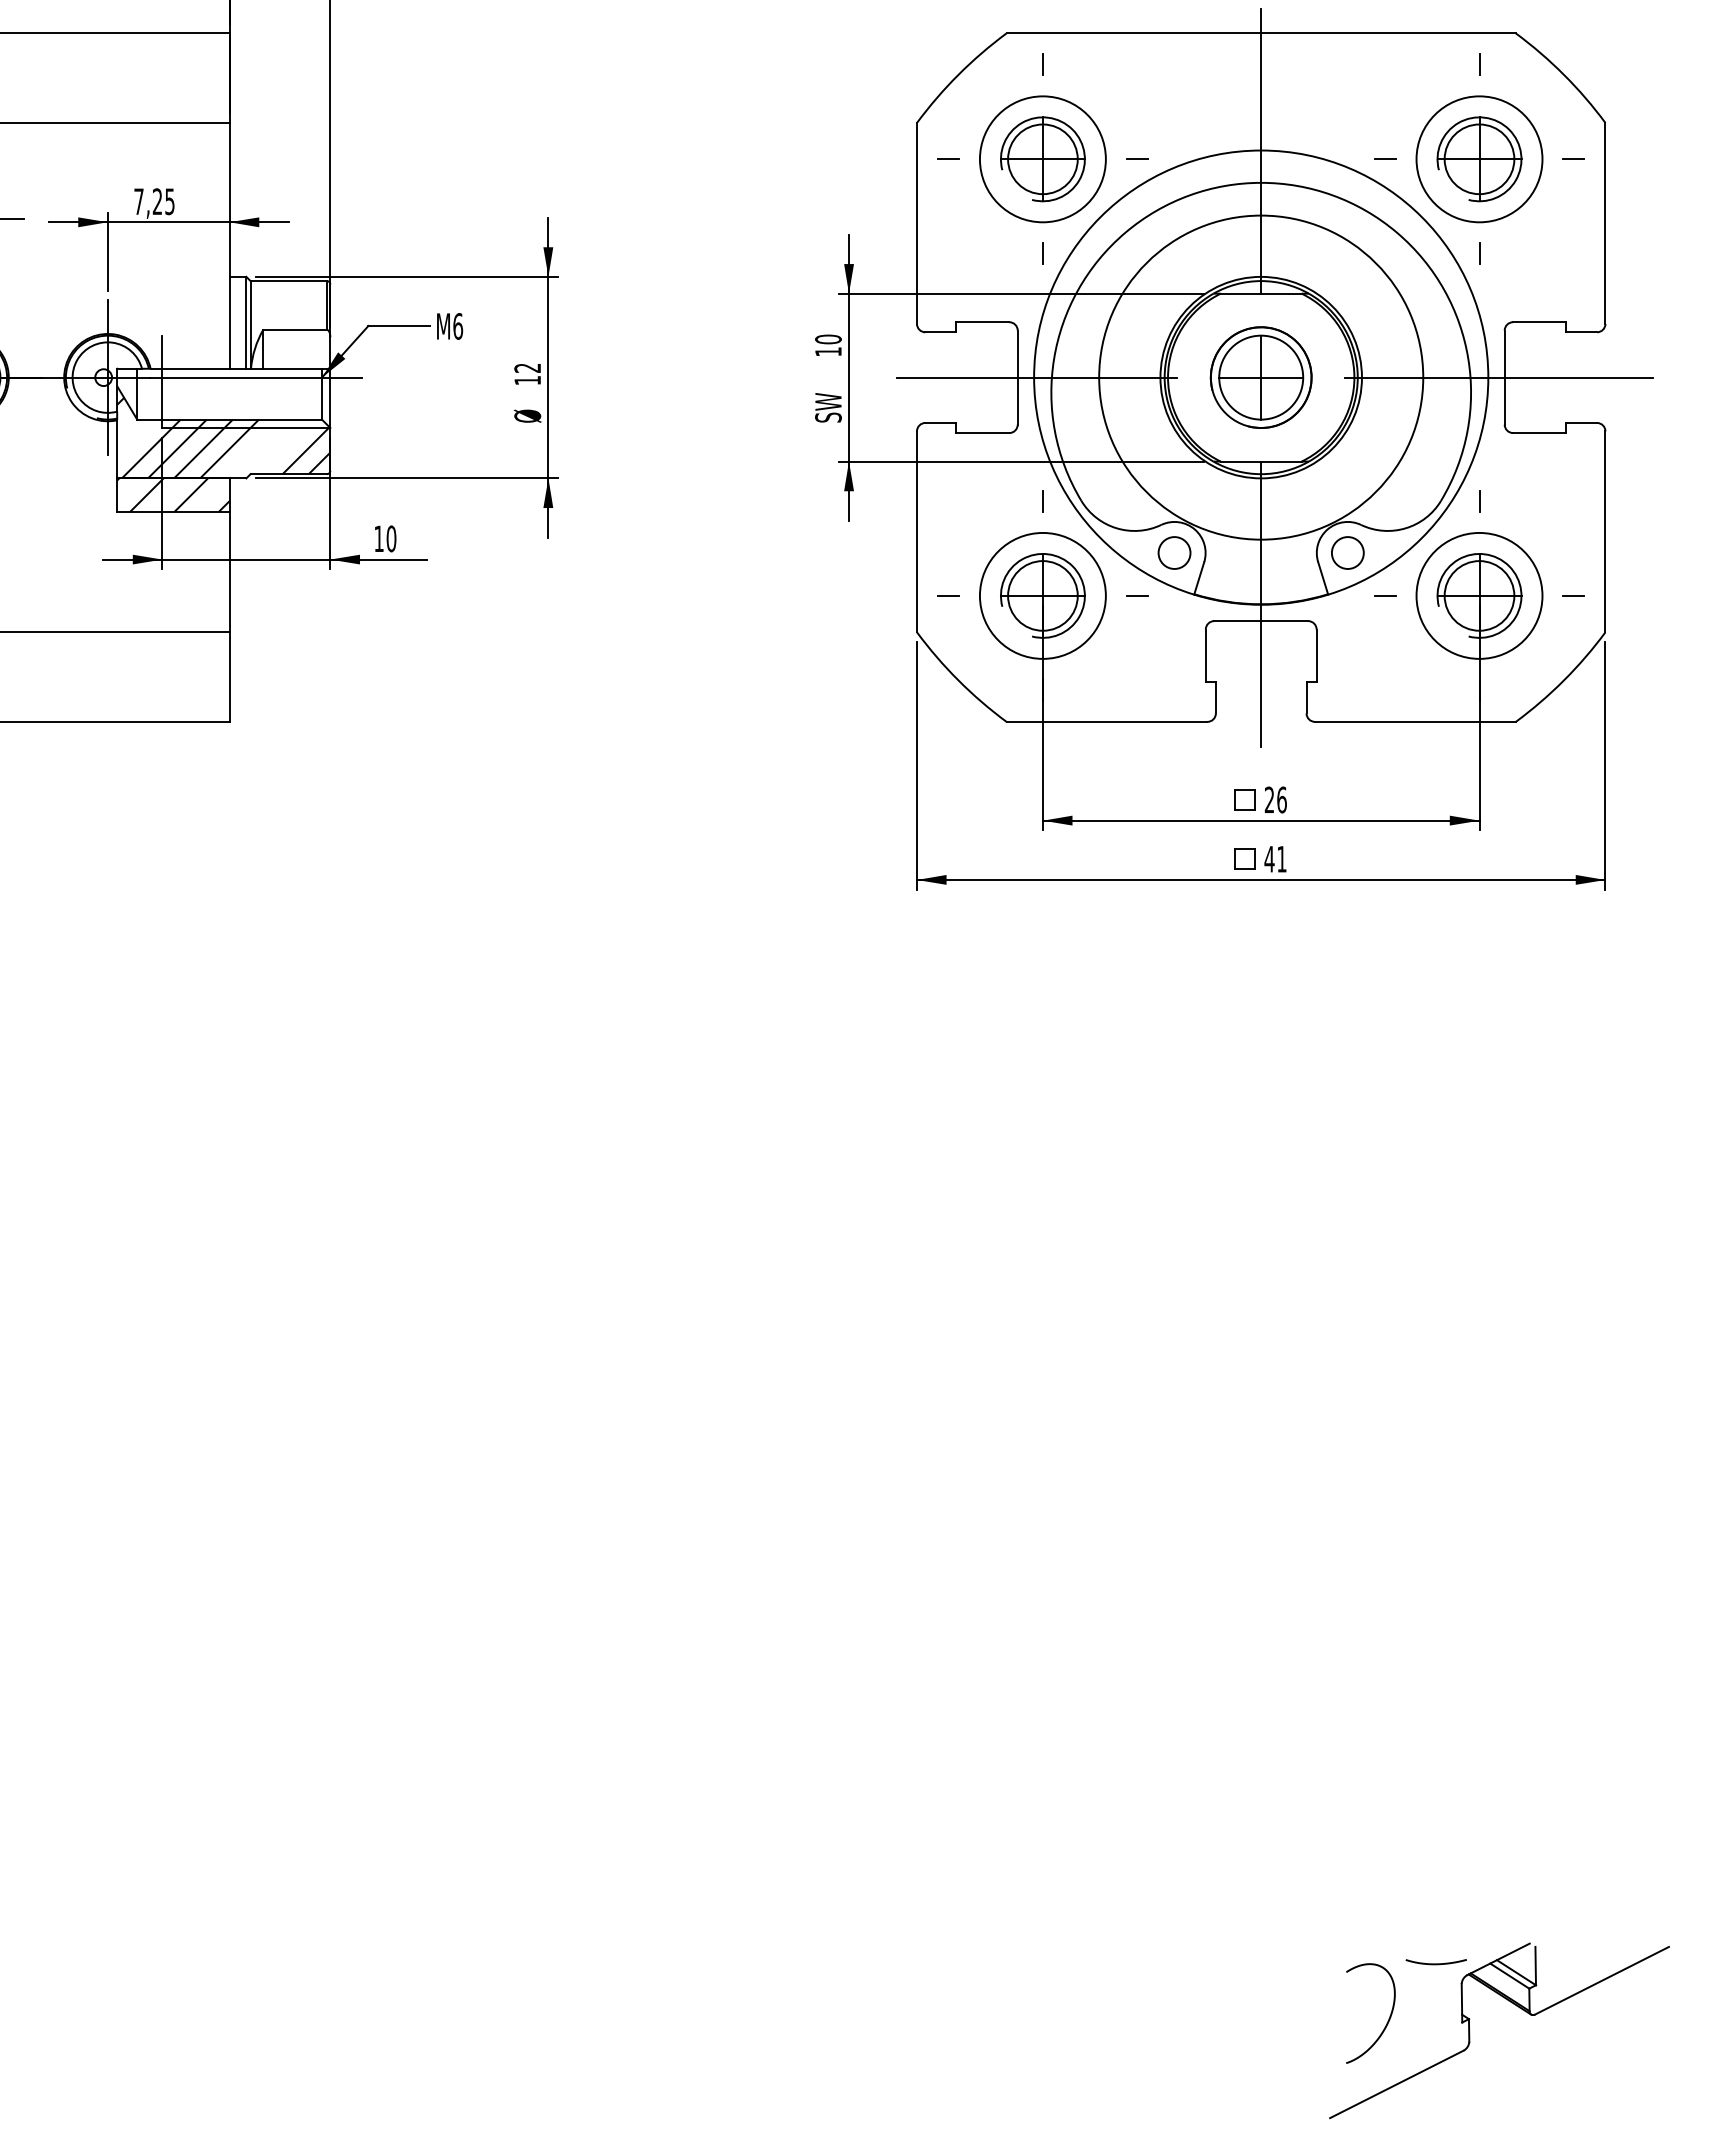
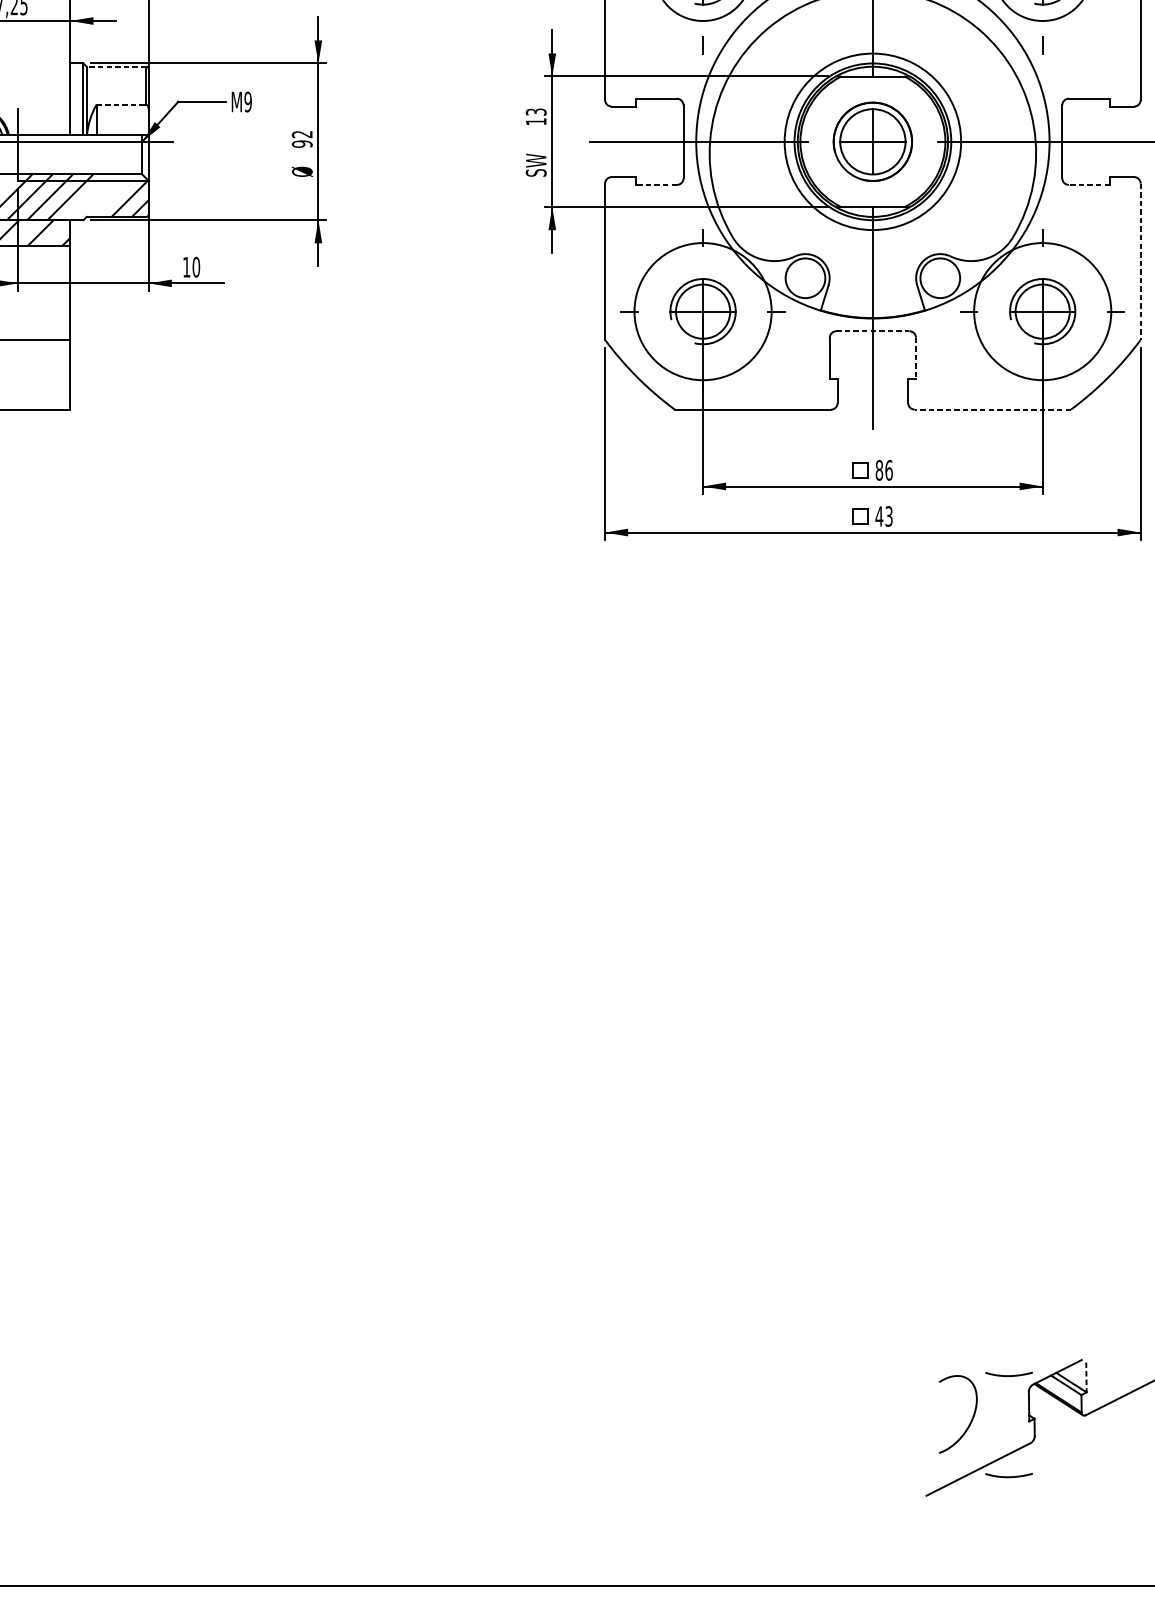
line: (288, 281) -> (116, 67), solid -> dashed
text: (458, 326) -> (248, 102), M6 -> M9
line: (295, 329) -> (121, 104), solid -> dashed
text: (828, 339) -> (536, 112), 10 -> 13
circle: (1261, 377) -> (873, 141), size x0.7
text: (527, 380) -> (302, 144), 12 -> 92
line: (982, 433) -> (656, 185), solid -> dashed
line: (1539, 433) -> (1089, 185), solid -> dashed
line: (1605, 532) -> (1140, 262), solid -> dashed
circle: (1174, 552) -> (805, 277), size x1.6
circle: (1347, 552) -> (940, 277), size x1.6
circle: (1042, 595) -> (702, 311), size x1.4
circle: (1479, 595) -> (1042, 311), size x1.4
line: (1261, 621) -> (873, 331), solid -> dashed
line: (1316, 656) -> (915, 358), solid -> dashed
line: (1414, 721) -> (992, 409), solid -> dashed
text: (1269, 799) -> (879, 470), 26 -> 86
text: (1281, 858) -> (888, 515), 41 -> 43
line: (1535, 1966) -> (1086, 1377), solid -> dashed
curve: (1435, 2093) -> (1008, 1476), added

